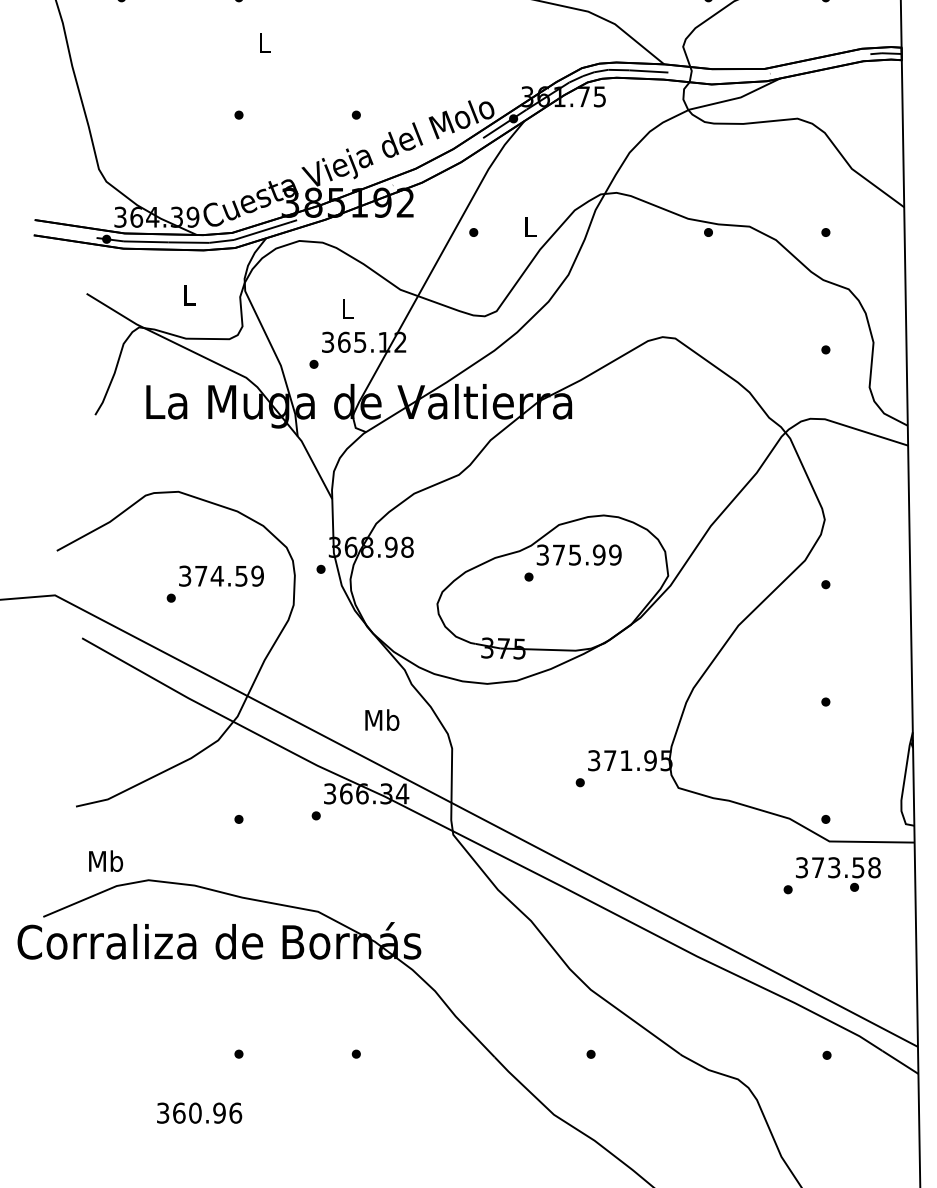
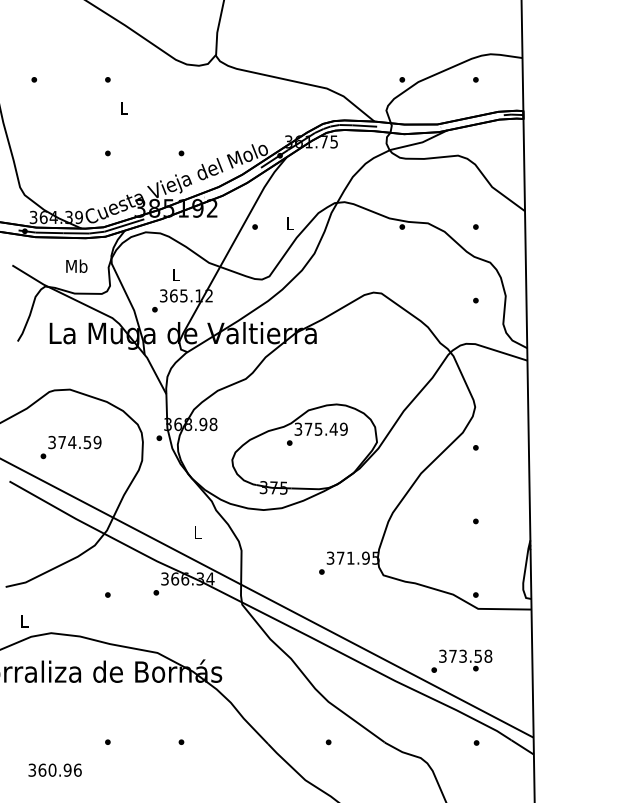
text: (188, 293) -> (76, 265), L -> Mb
text: (598, 553) -> (333, 428), 375.99 -> 375.49
text: (214, 584) -> (70, 447), moved
text: (381, 719) -> (197, 532), Mb -> L
text: (106, 860) -> (24, 620), Mb -> L
text: (831, 874) -> (461, 660), moved
text: (198, 1112) -> (54, 769), moved

